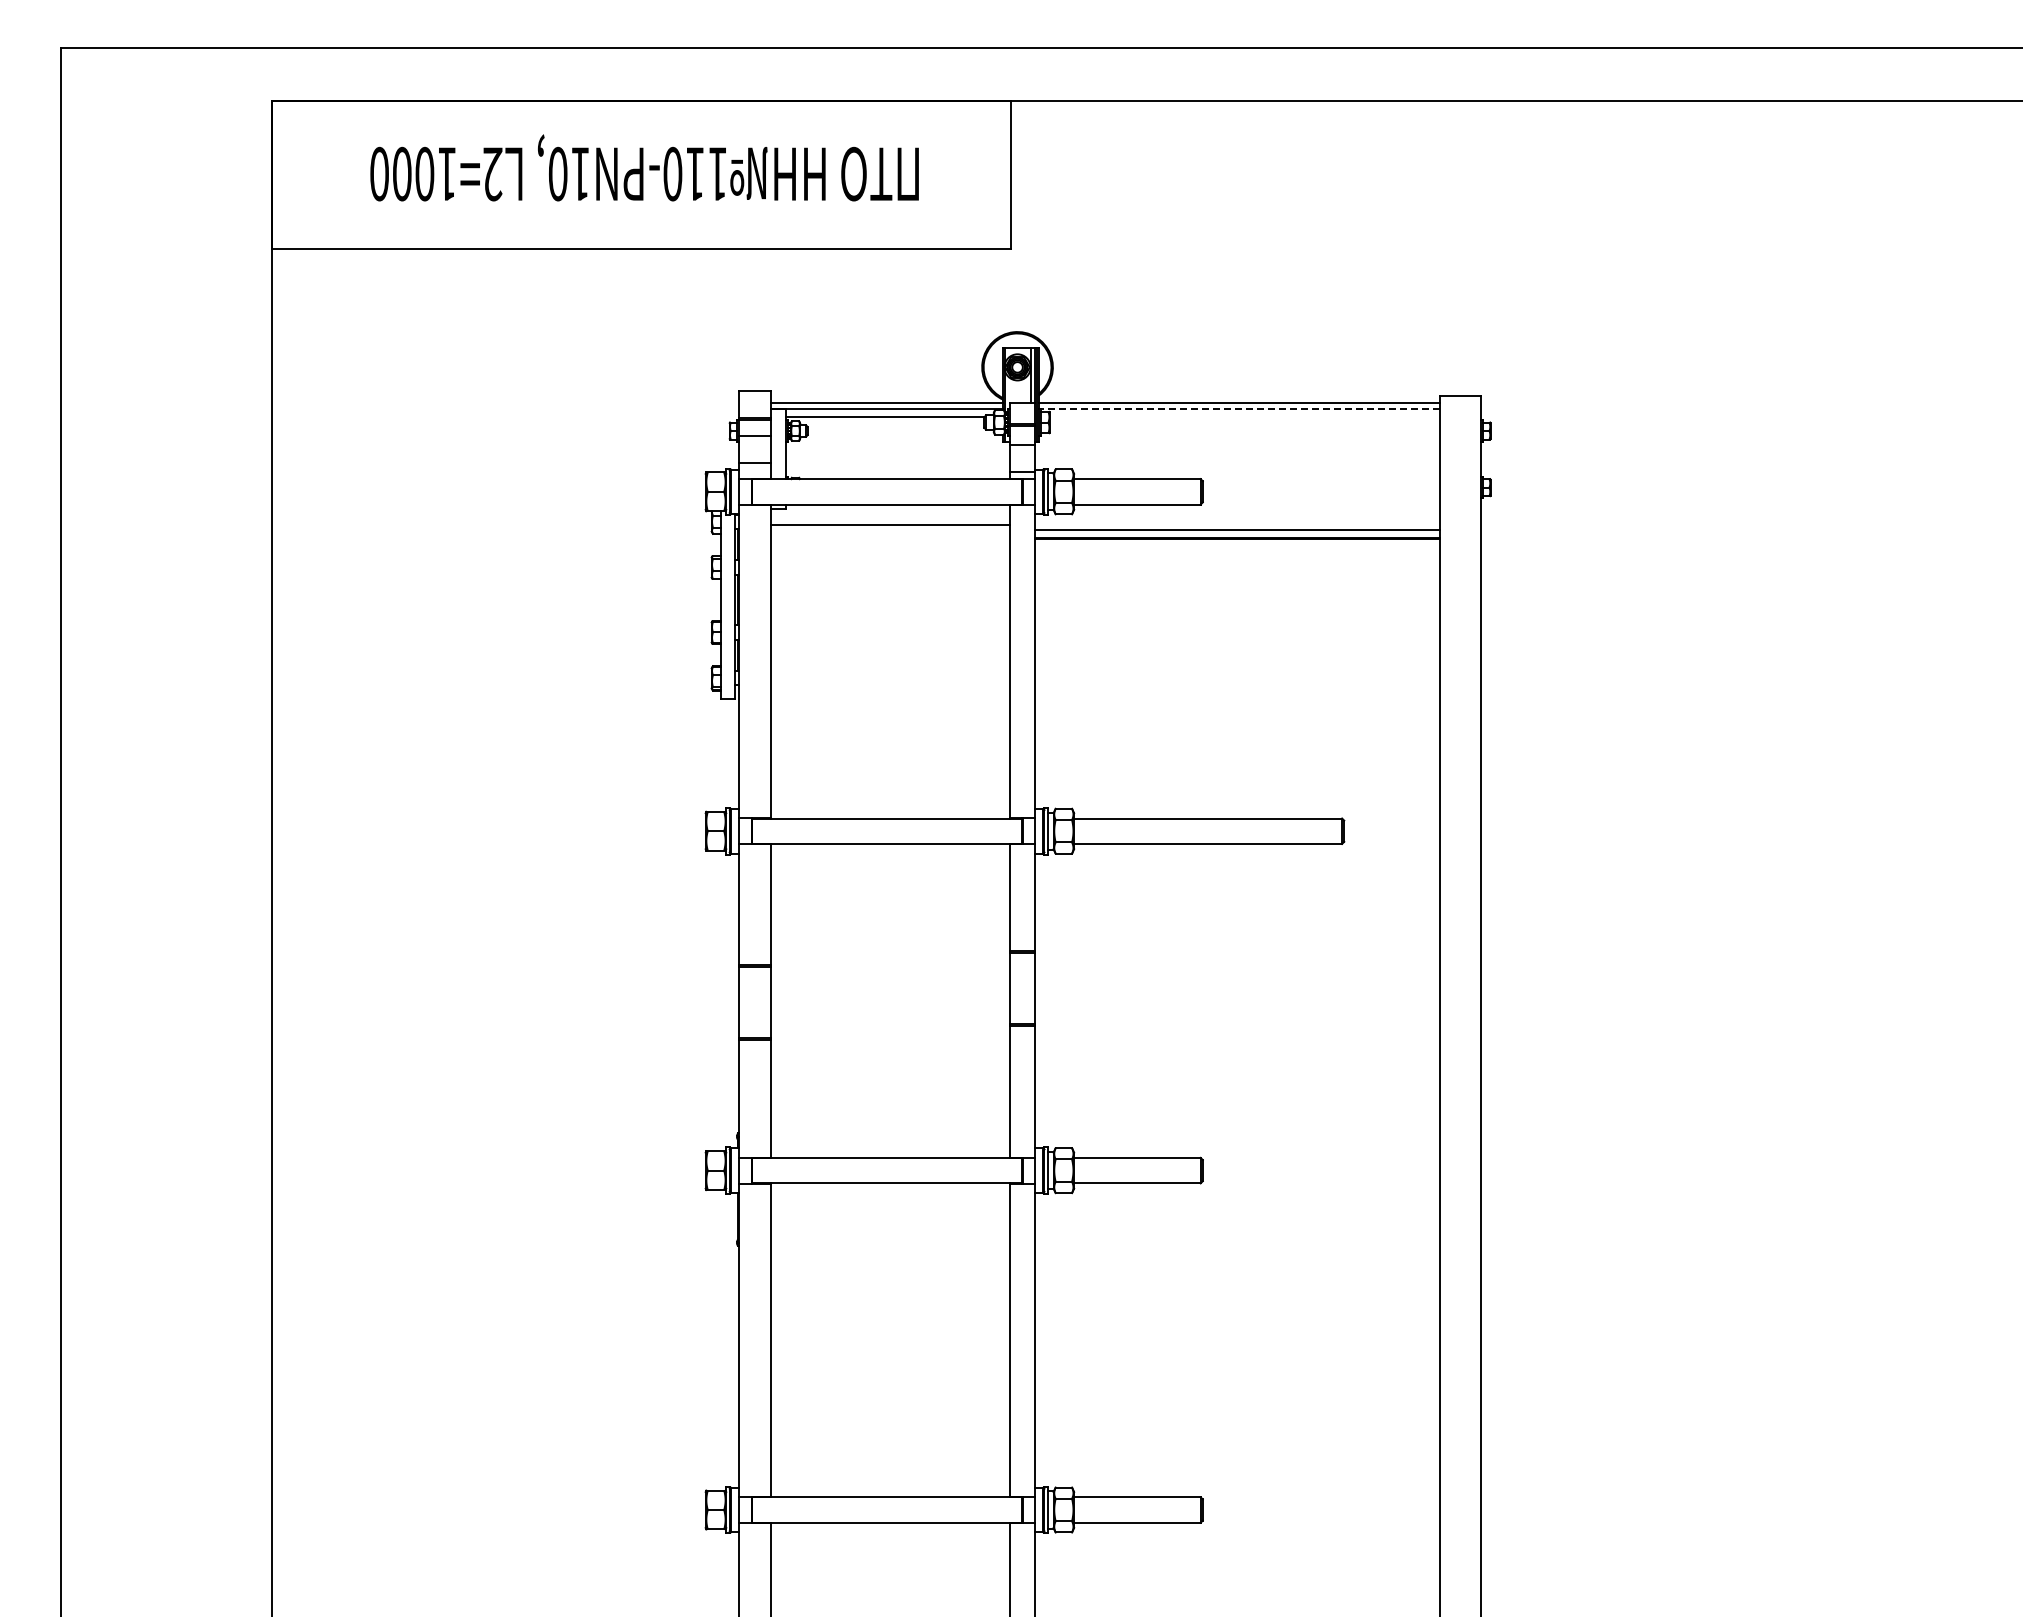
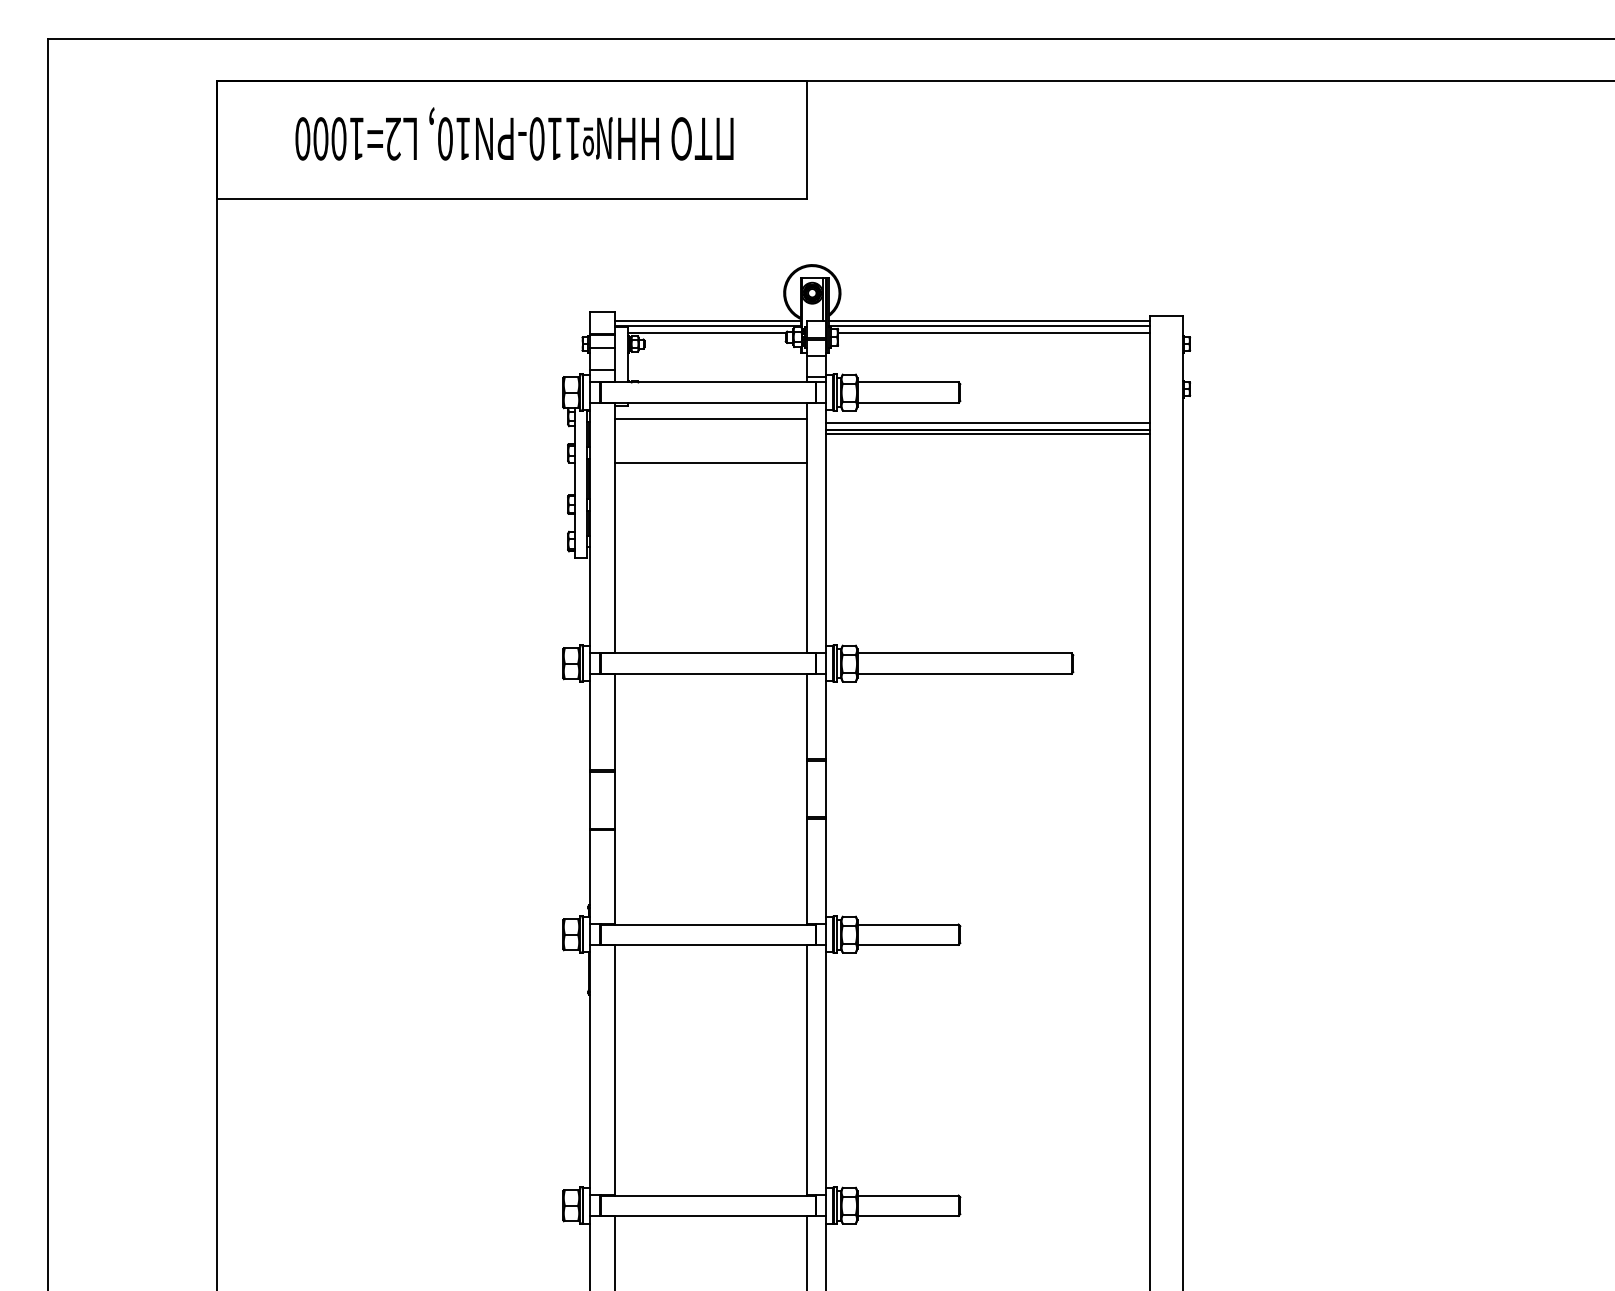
line: (1239, 408) -> (989, 326), dashed -> solid
line: (1244, 417) -> (993, 333), added
line: (1237, 544) -> (987, 434), added
line: (890, 579) -> (710, 462), added

